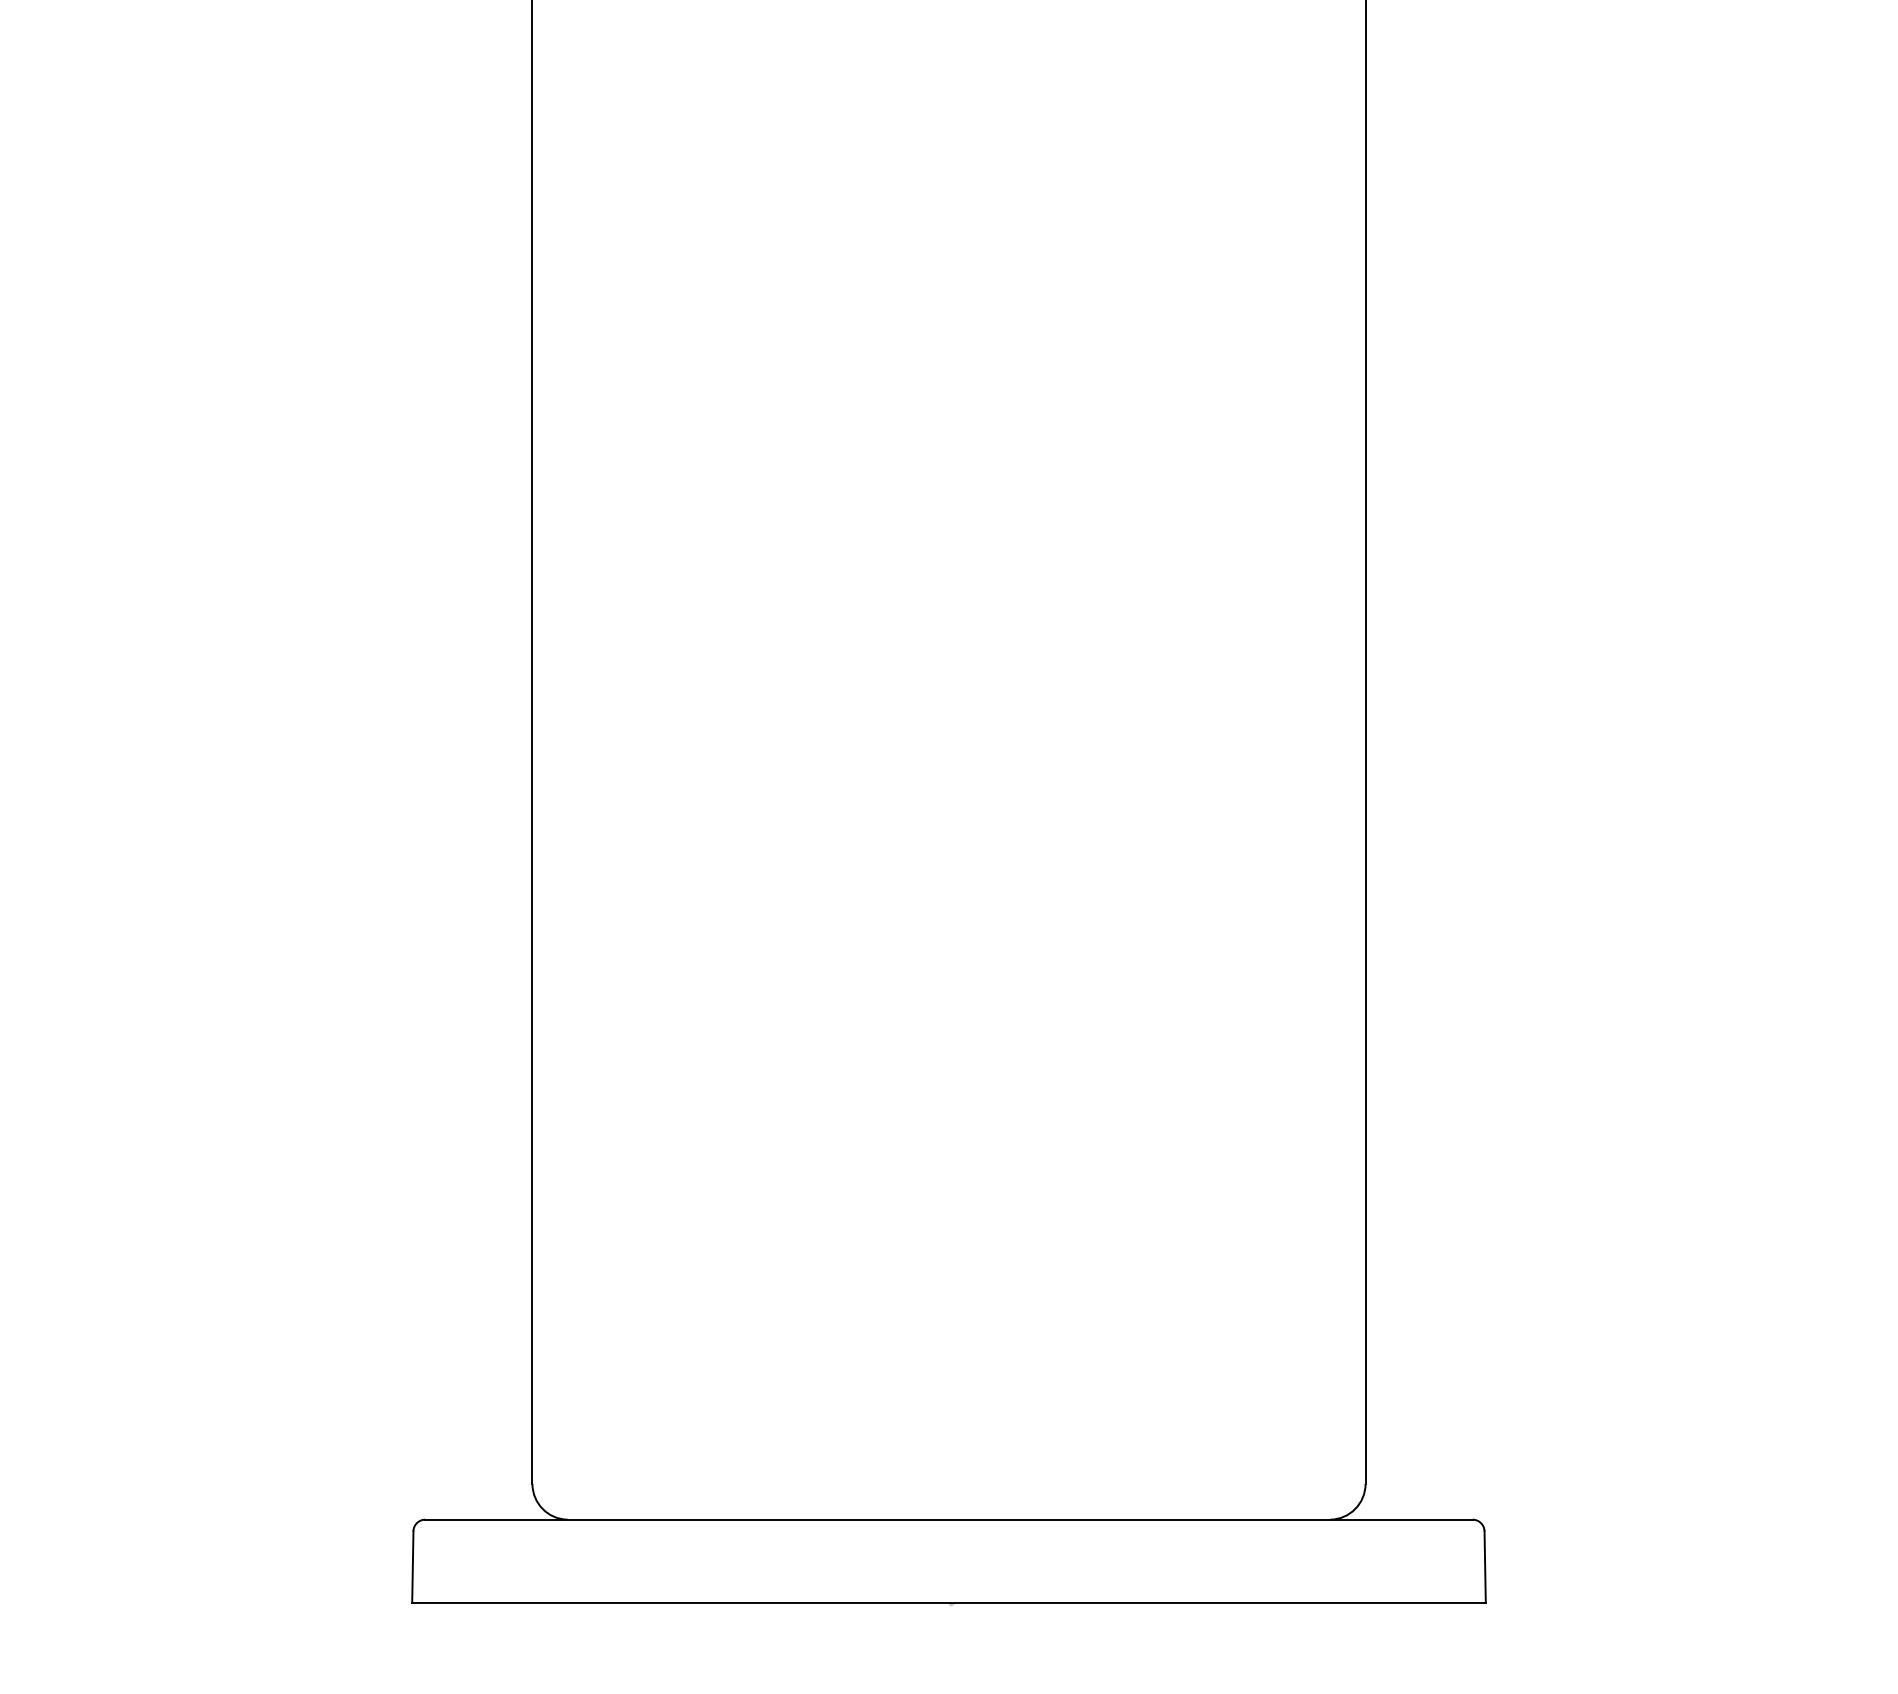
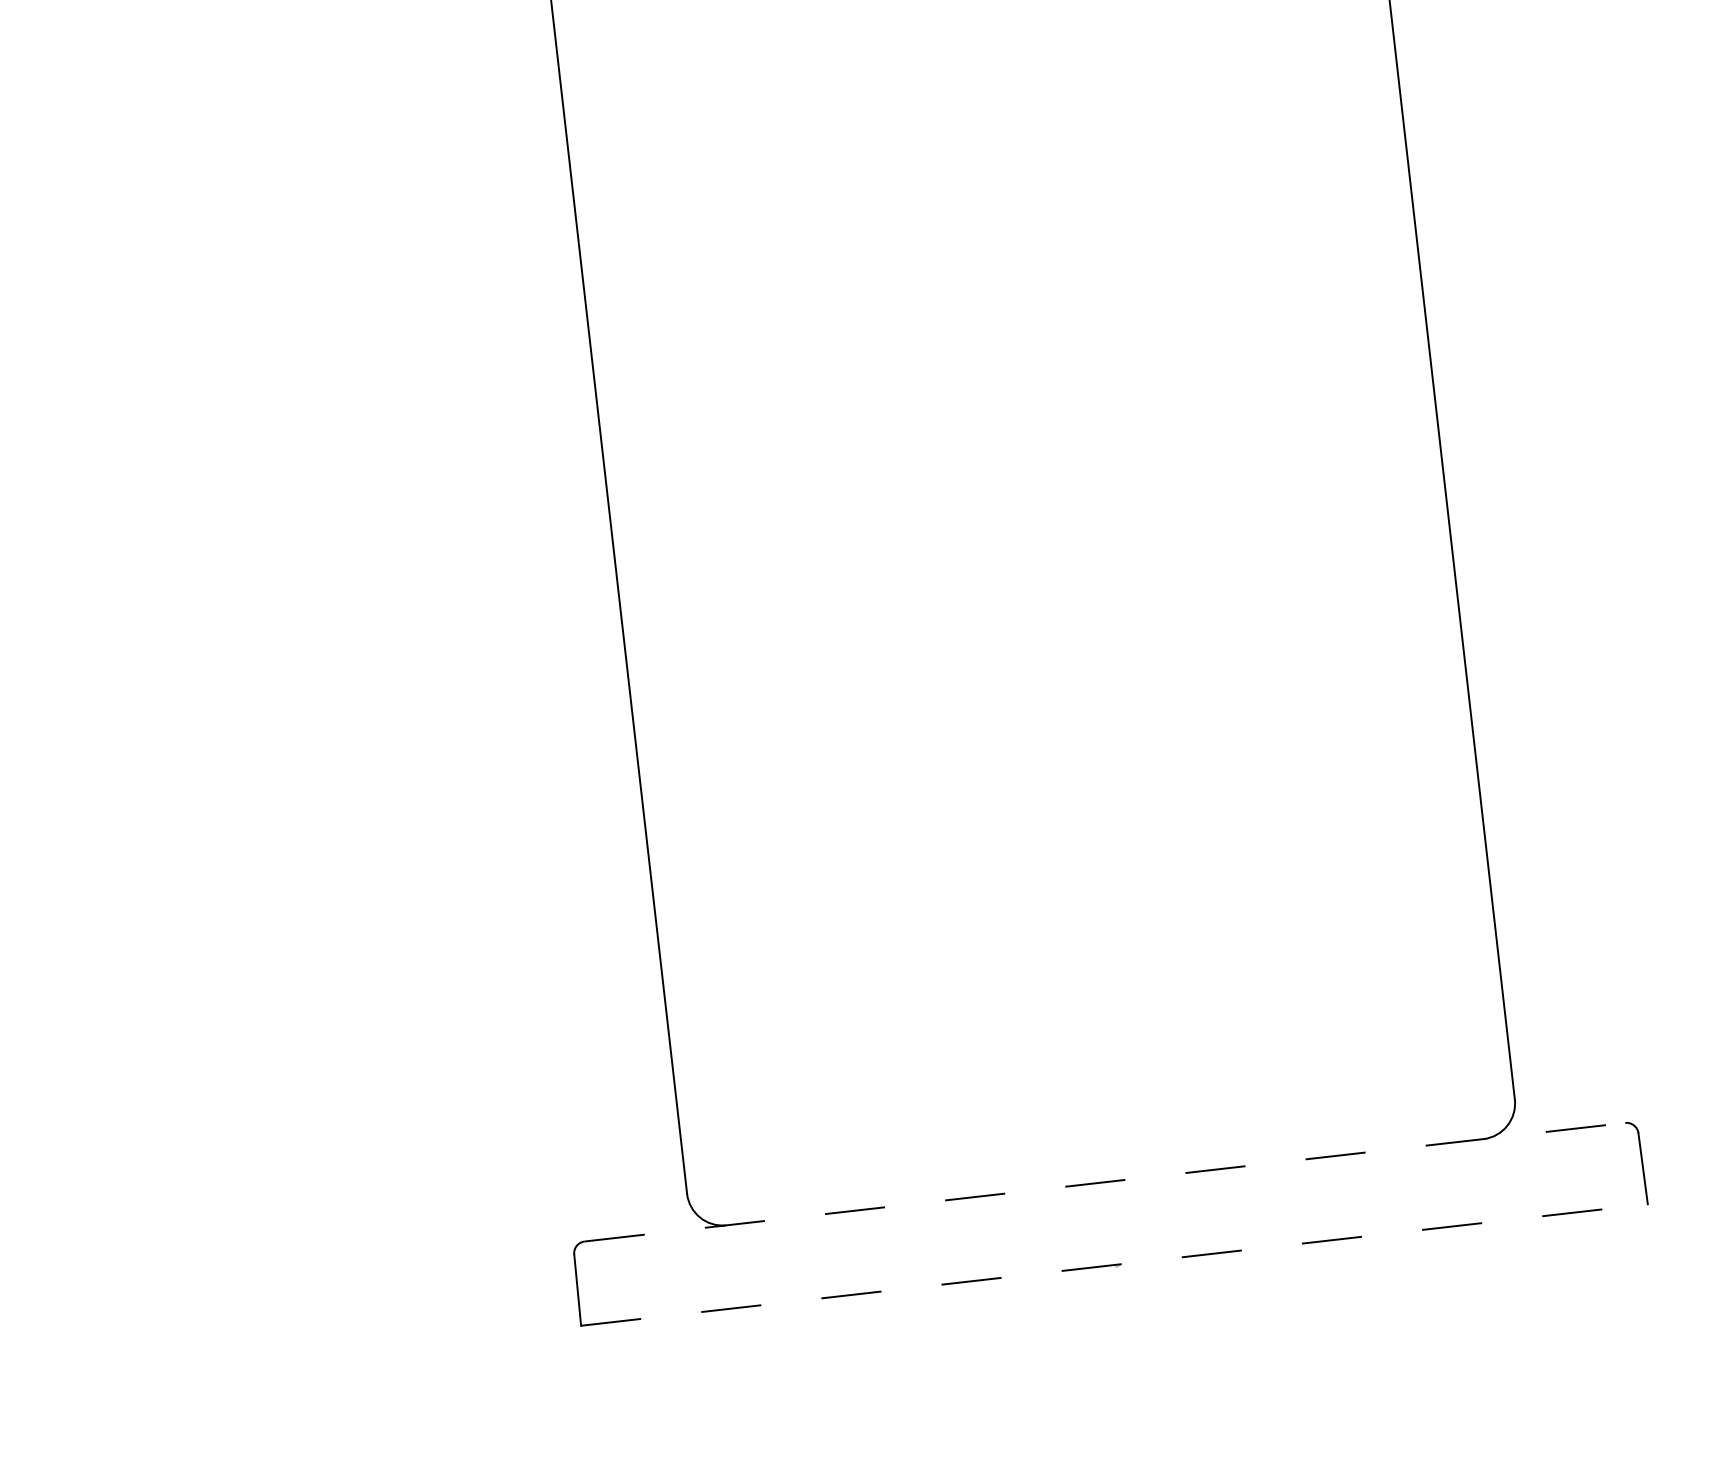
line: (948, 1519) -> (1104, 1182), solid -> dashed
line: (949, 1602) -> (1114, 1264), solid -> dashed

